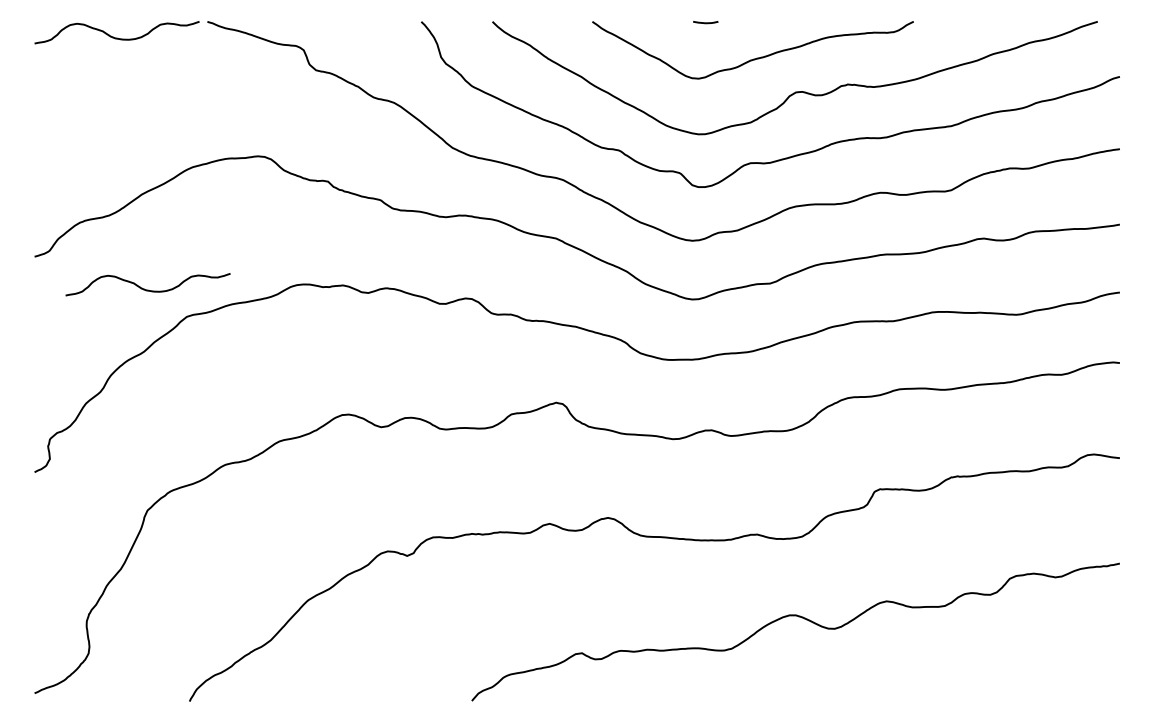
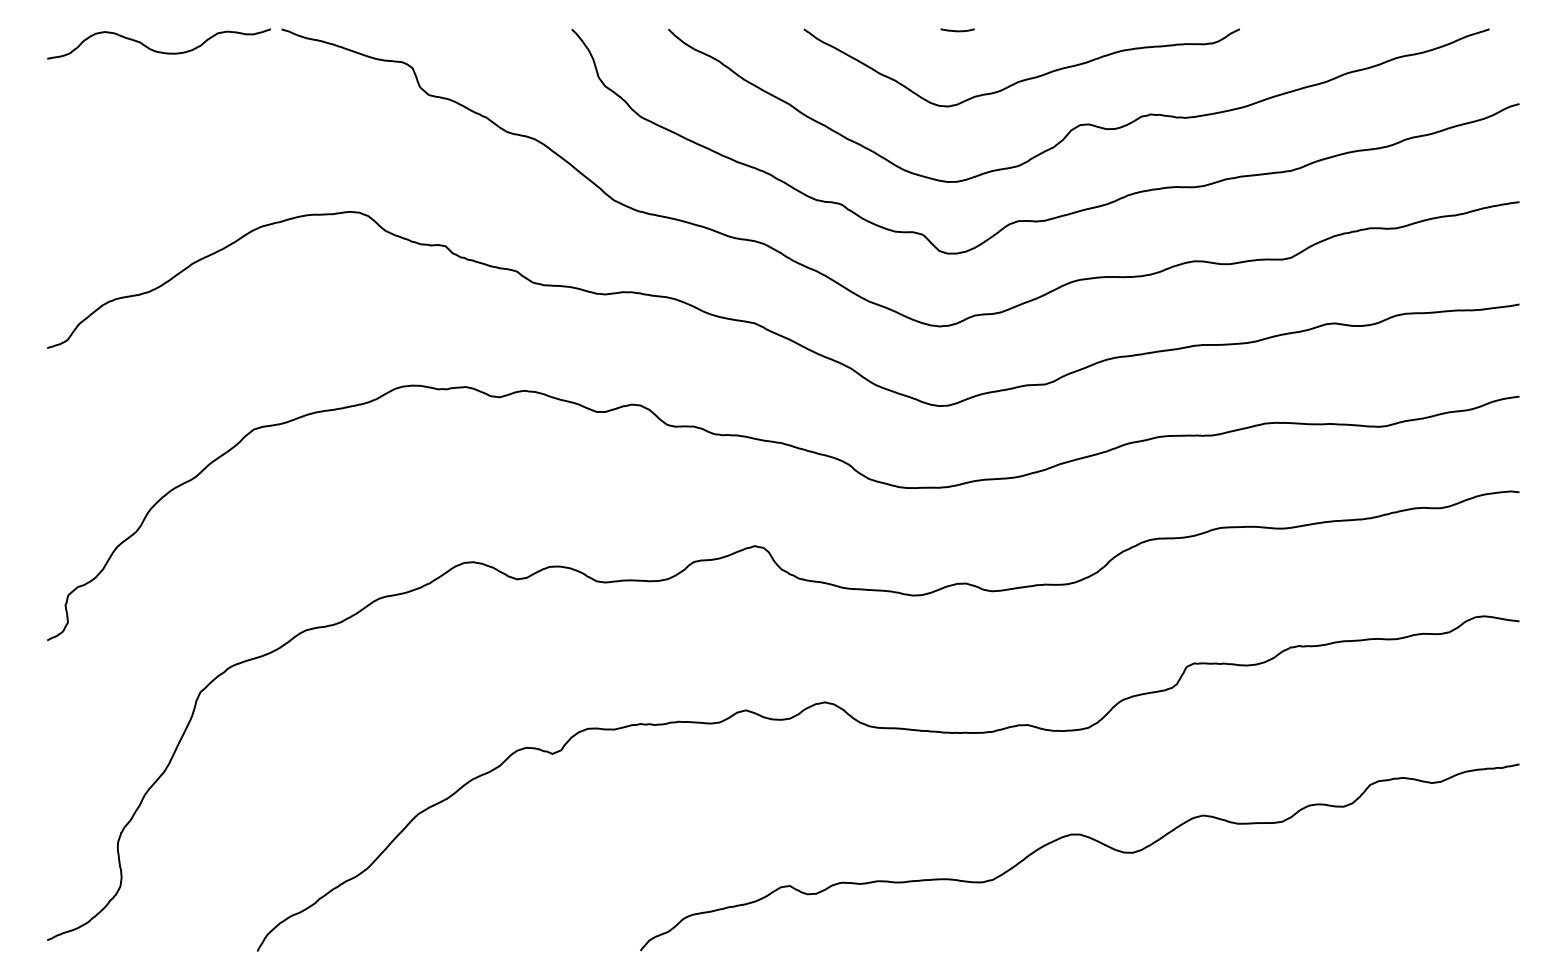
curve: (144, 288) -> (196, 391), removed

